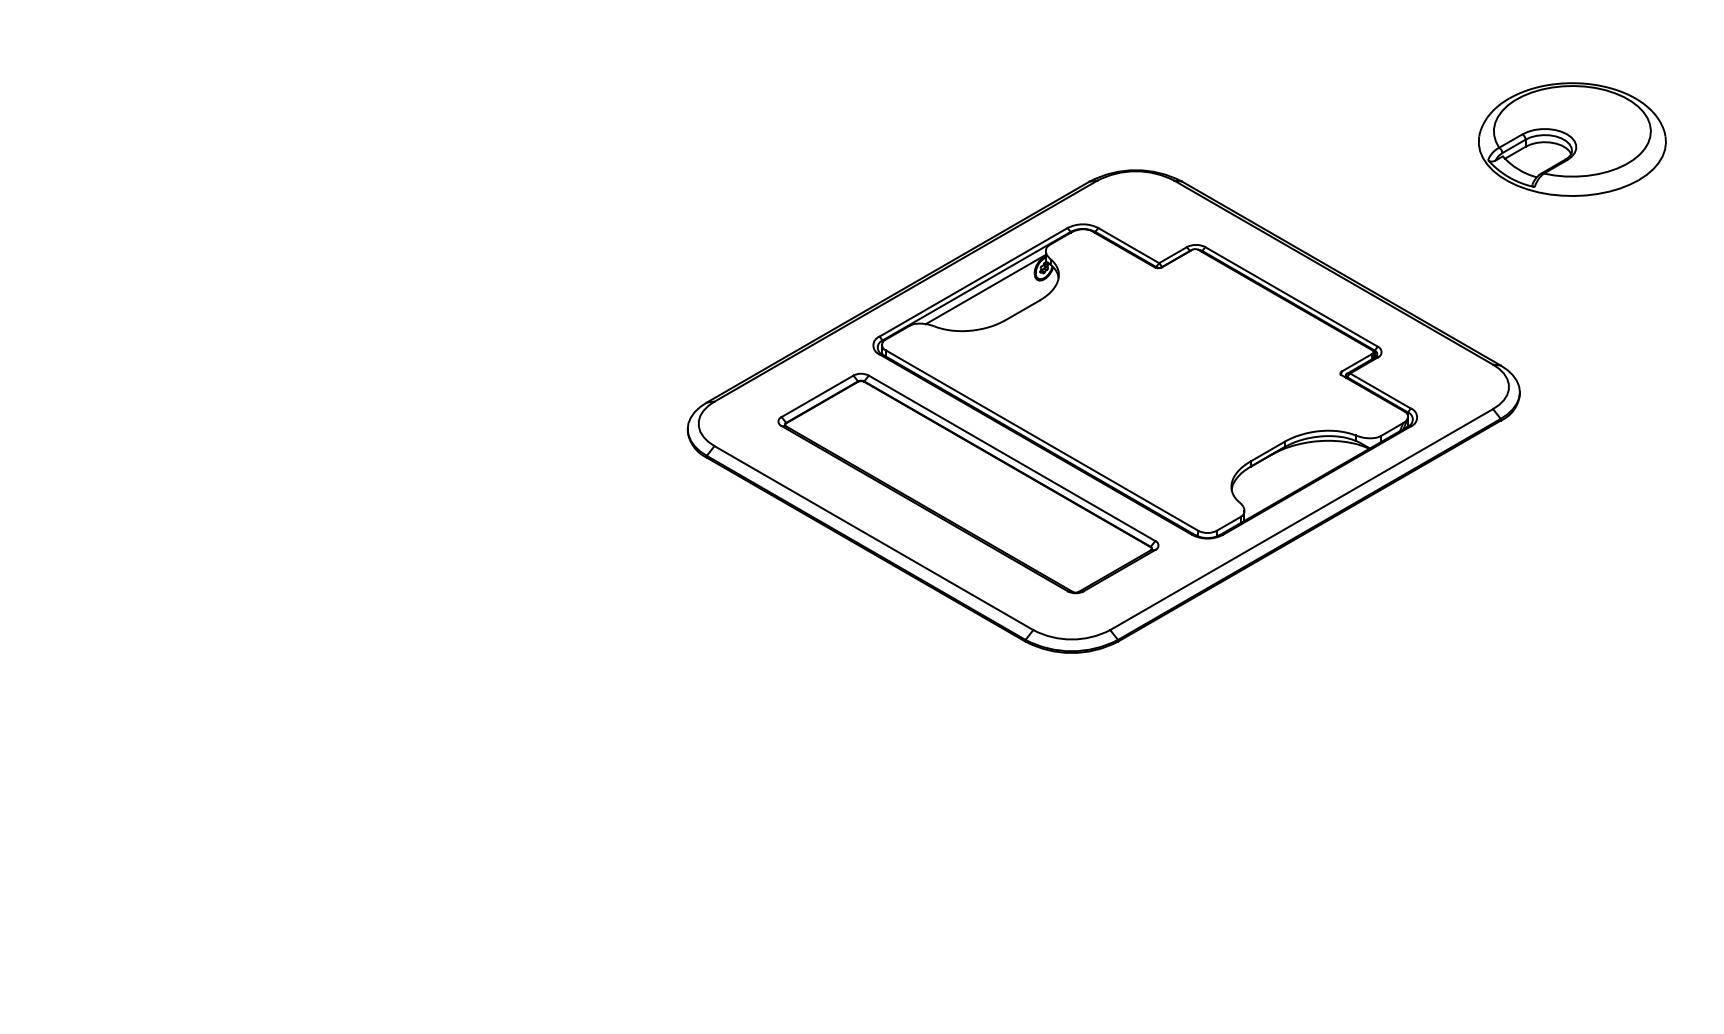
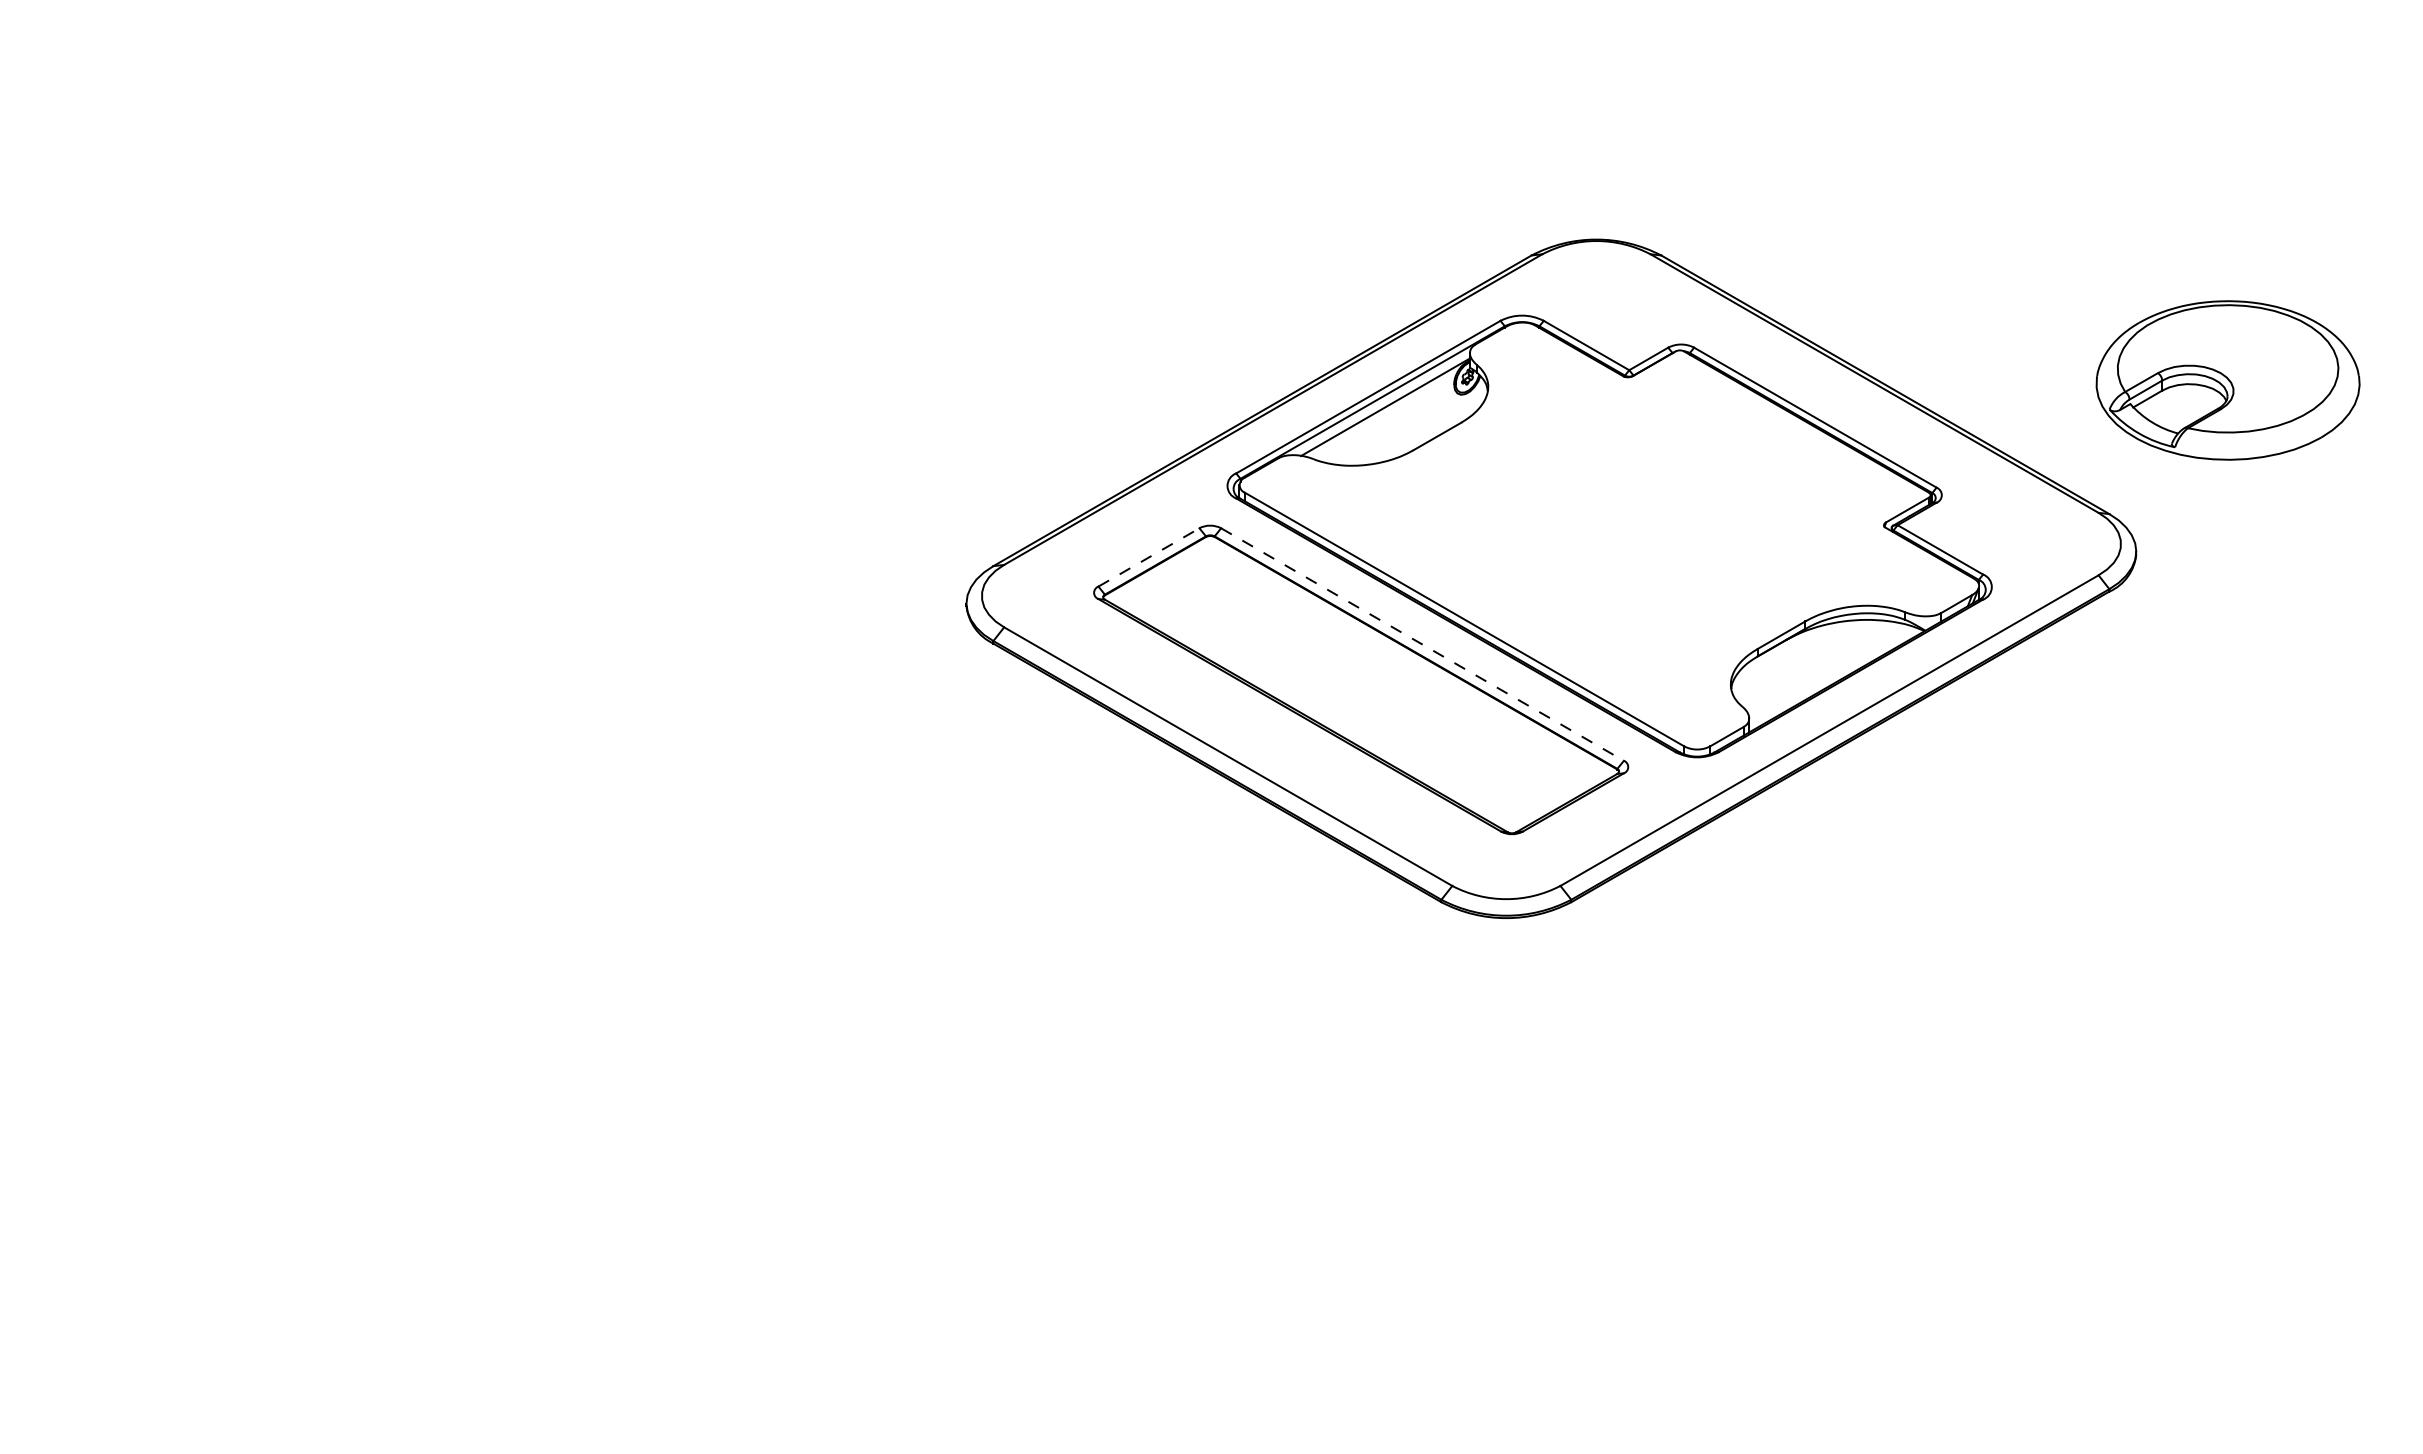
part: (1571, 139) -> (2227, 380), moved
line: (817, 396) -> (1149, 557), solid -> dashed
line: (1012, 458) -> (1422, 644), solid -> dashed

